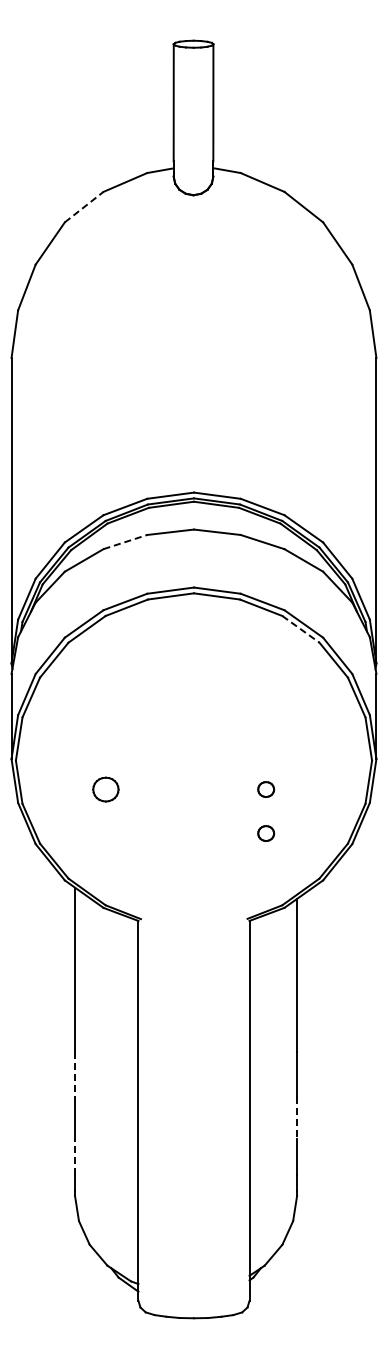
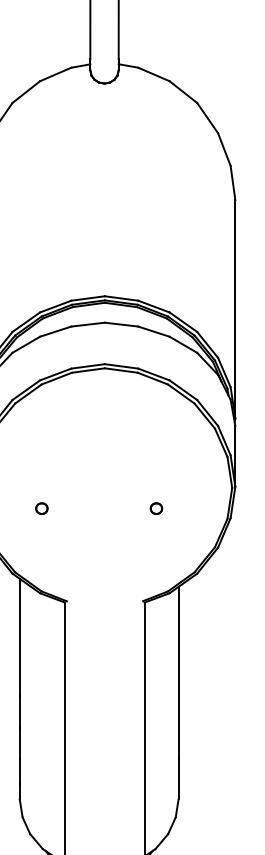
line: (84, 207) -> (26, 92), dashed -> solid
line: (125, 541) -> (55, 331), dashed -> solid
line: (300, 629) -> (181, 394), dashed -> solid
part: (105, 789) -> (41, 508), size x0.62
part: (266, 833) -> (156, 540), removed
line: (75, 1074) -> (20, 712), dashed -> solid
line: (297, 1118) -> (178, 743), dashed -> solid
line: (75, 1156) -> (20, 771), dashed -> solid

